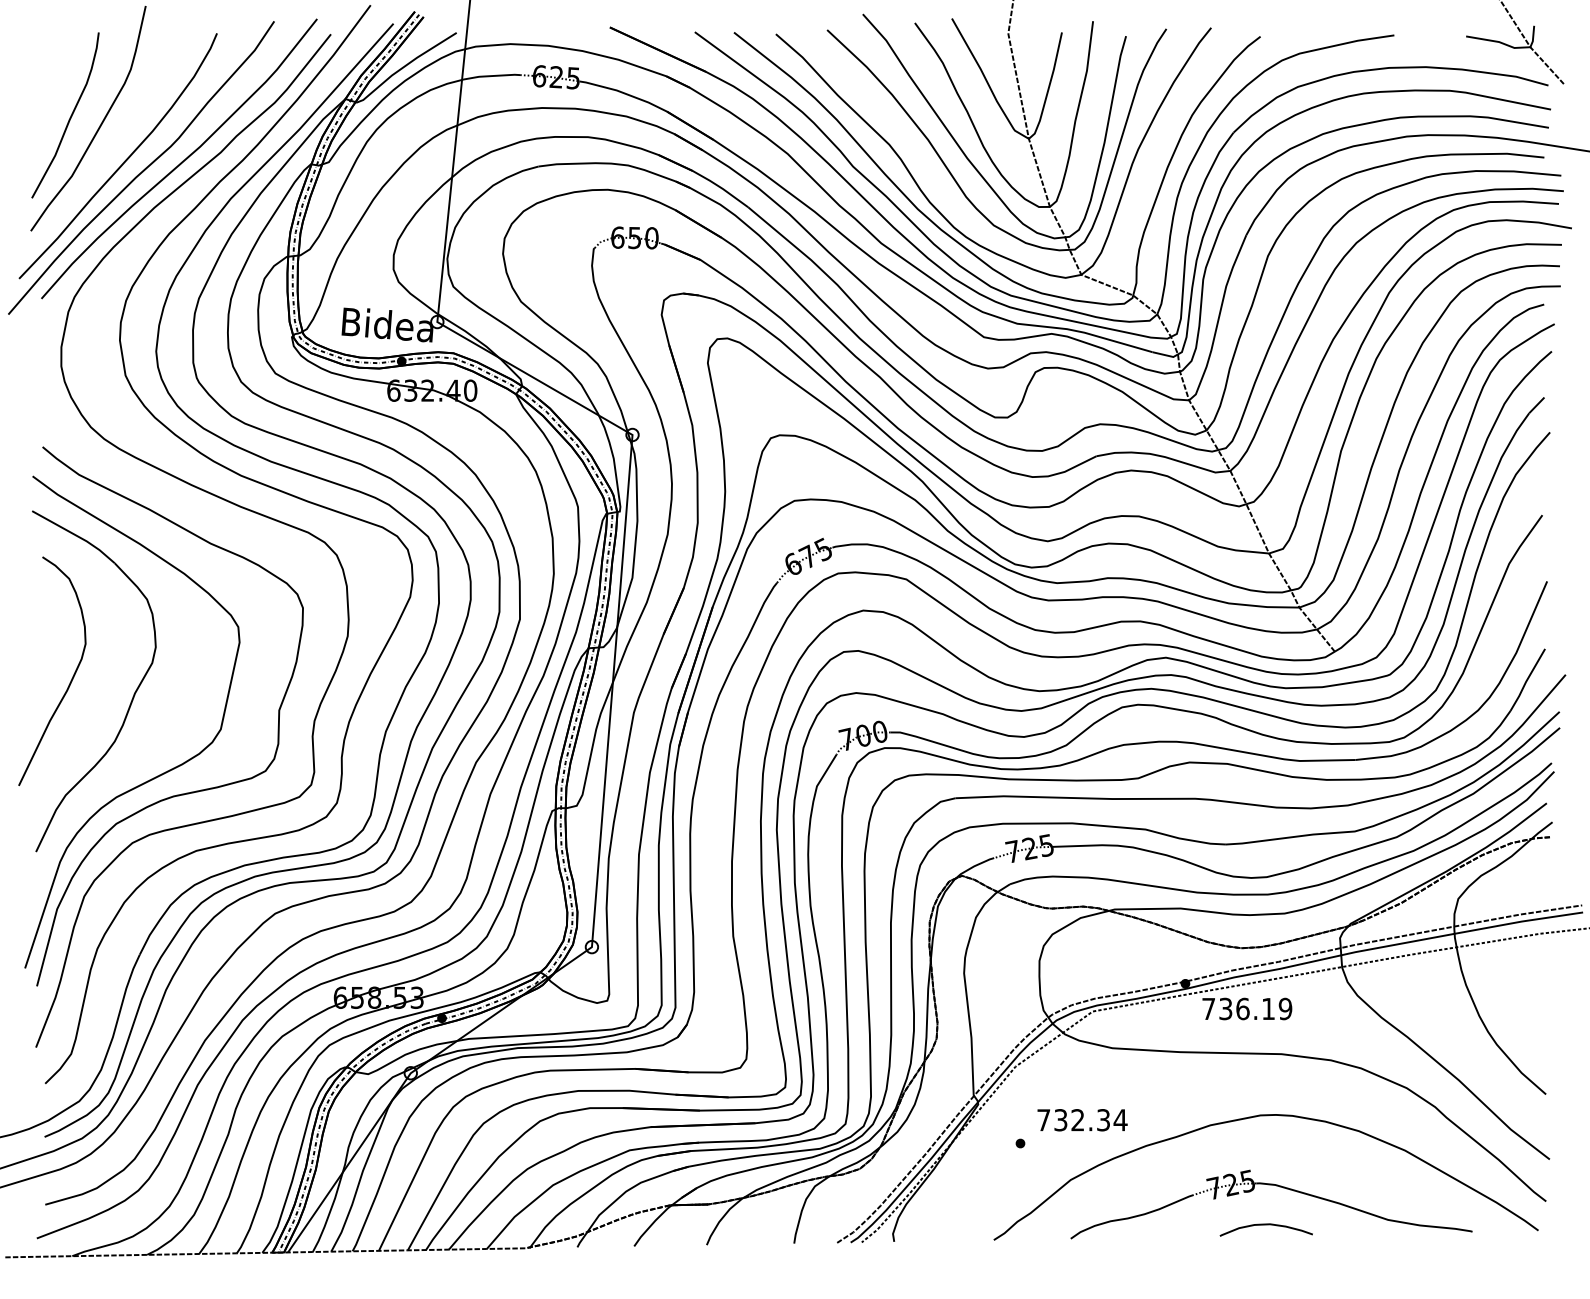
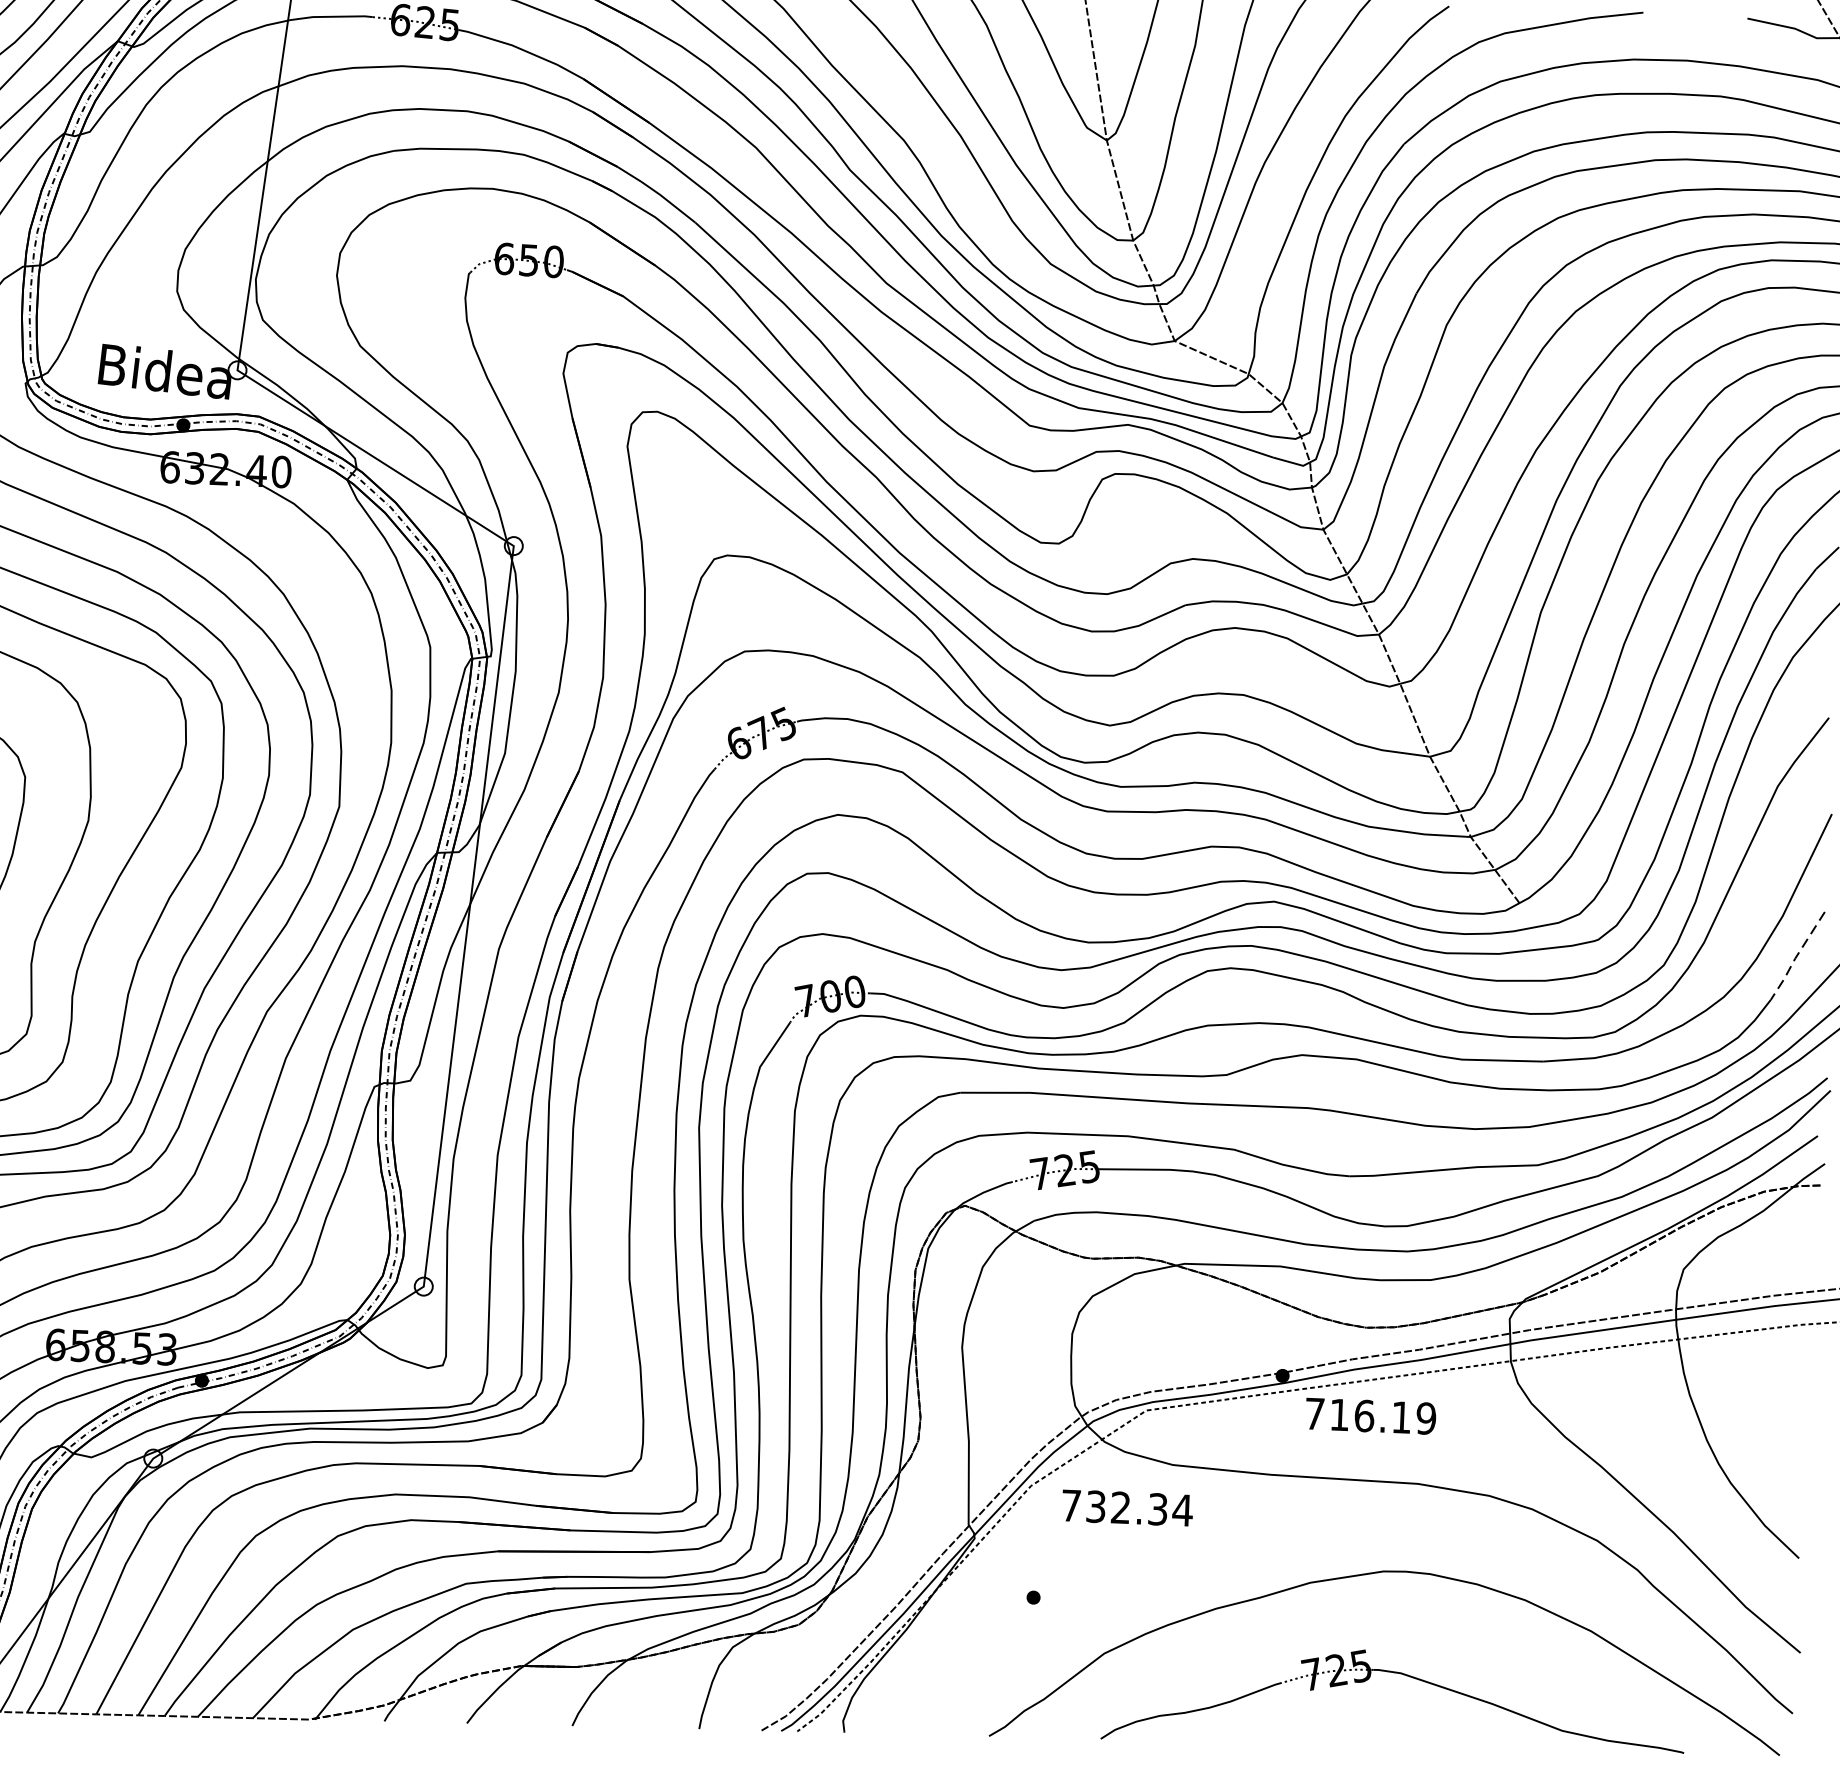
line: (1526, 681) -> (1795, 958), solid -> dashed
text: (1225, 1008) -> (1339, 1414), 736.19 -> 716.19
text: (1082, 1120) -> (1127, 1508), moved
curve: (1265, 1225) -> (1384, 1731), removed

